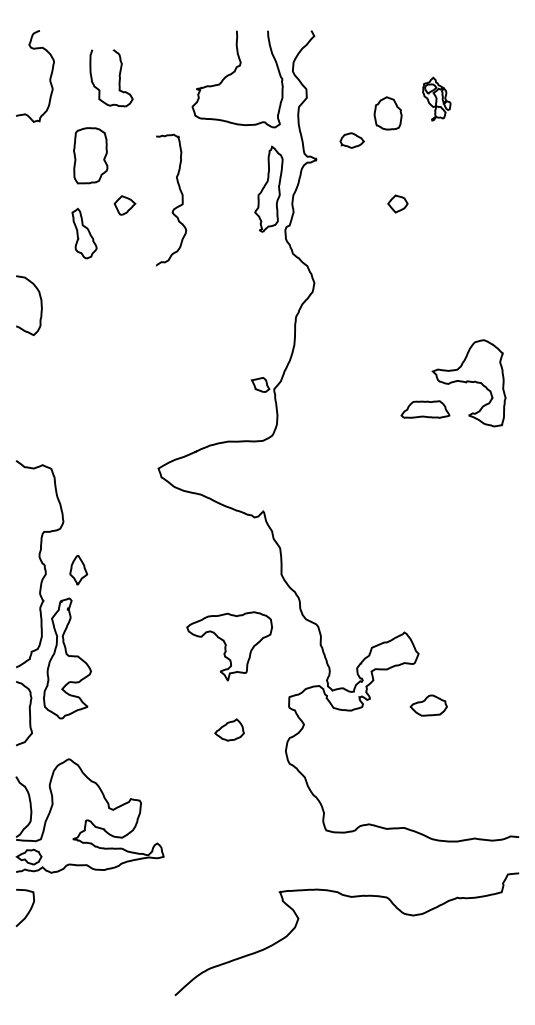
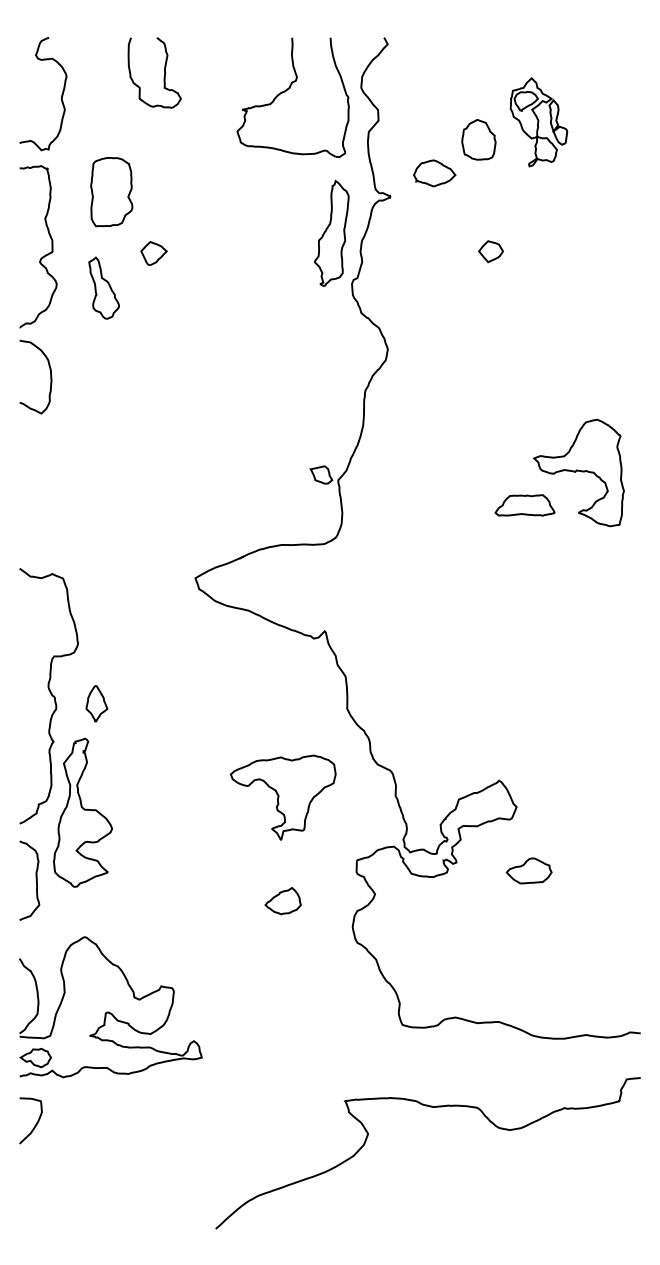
part: (118, 76) -> (163, 70), moved
part: (436, 98) -> (538, 121), size x1.67
part: (351, 140) -> (433, 173), size x1.43
curve: (174, 207) -> (42, 255), moved

